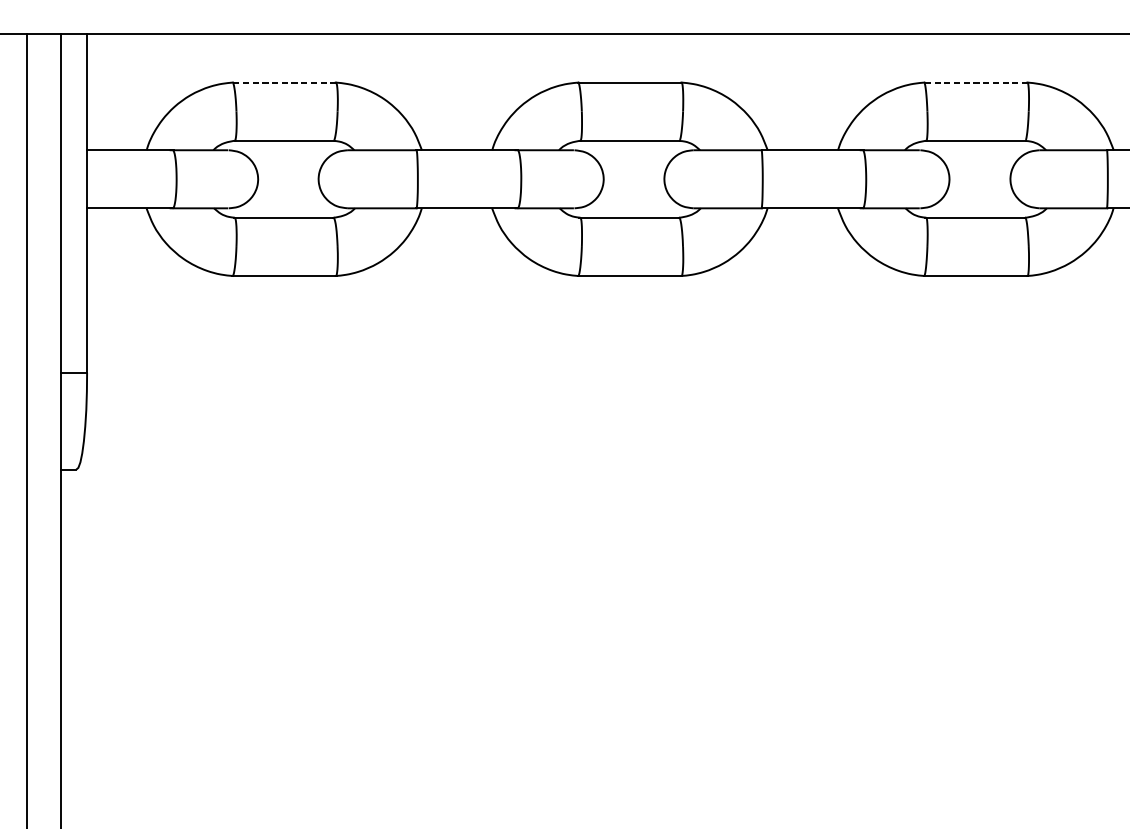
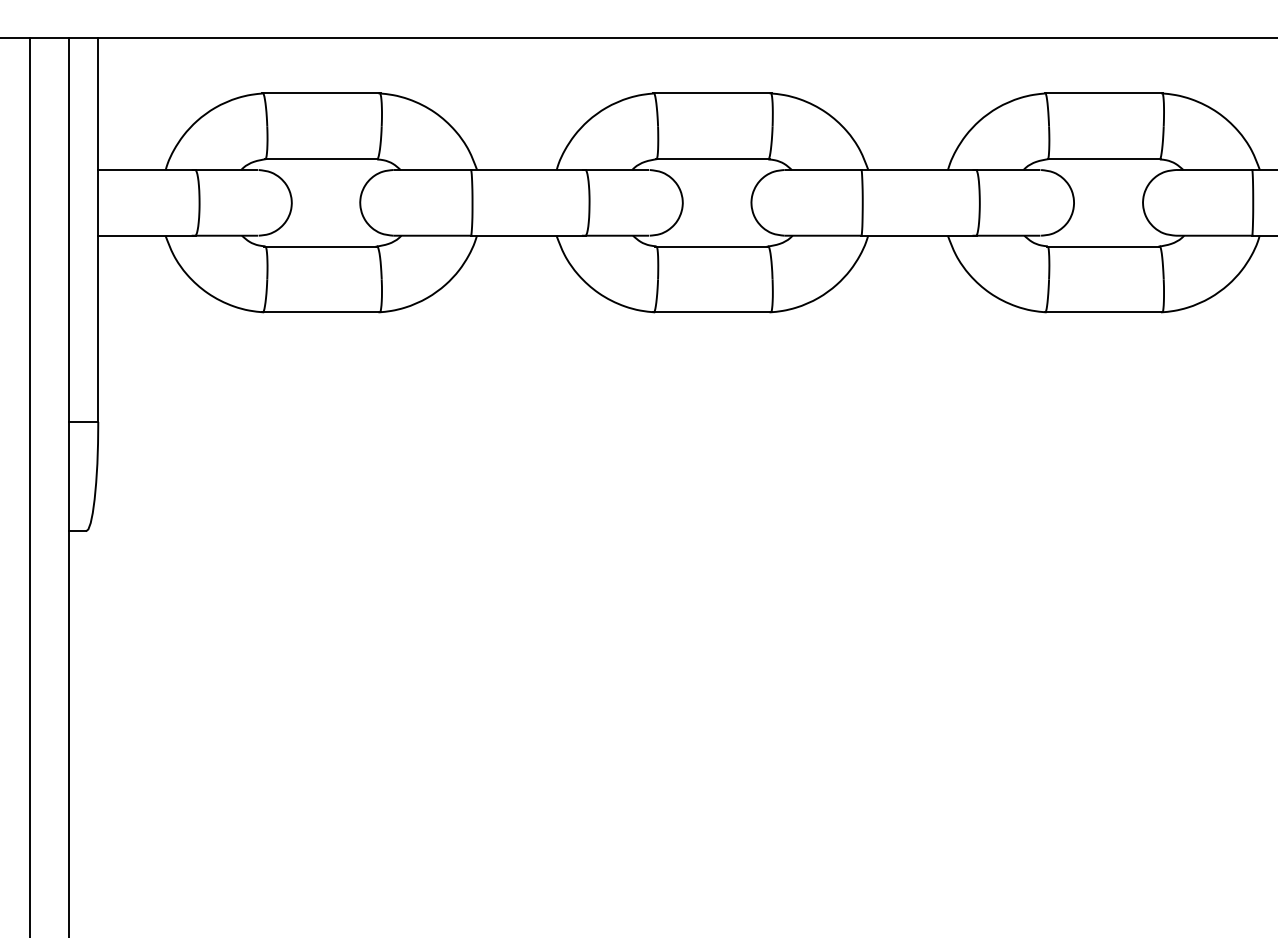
line: (283, 82) -> (320, 93), dashed -> solid
line: (975, 82) -> (1103, 93), dashed -> solid

